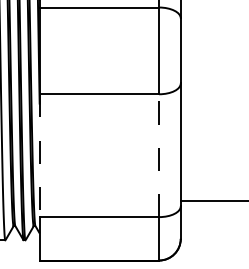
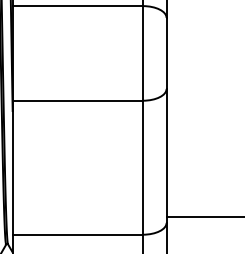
line: (159, 155) -> (143, 167), dashed -> solid
line: (39, 156) -> (12, 168), dashed -> solid

